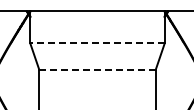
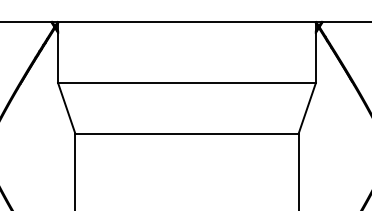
line: (97, 43) -> (186, 83), dashed -> solid
line: (98, 69) -> (188, 133), dashed -> solid

